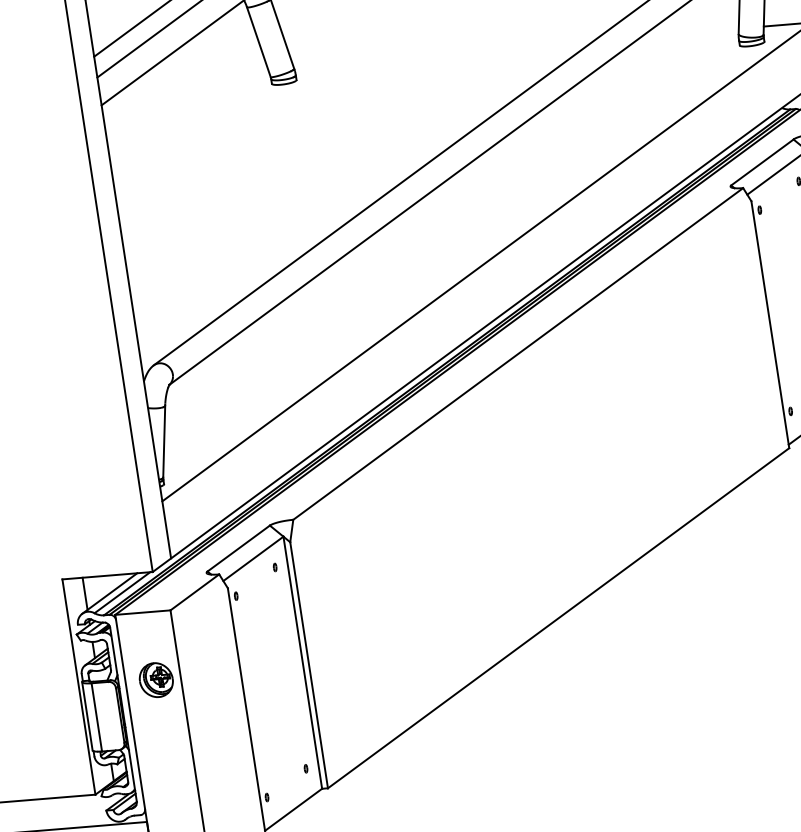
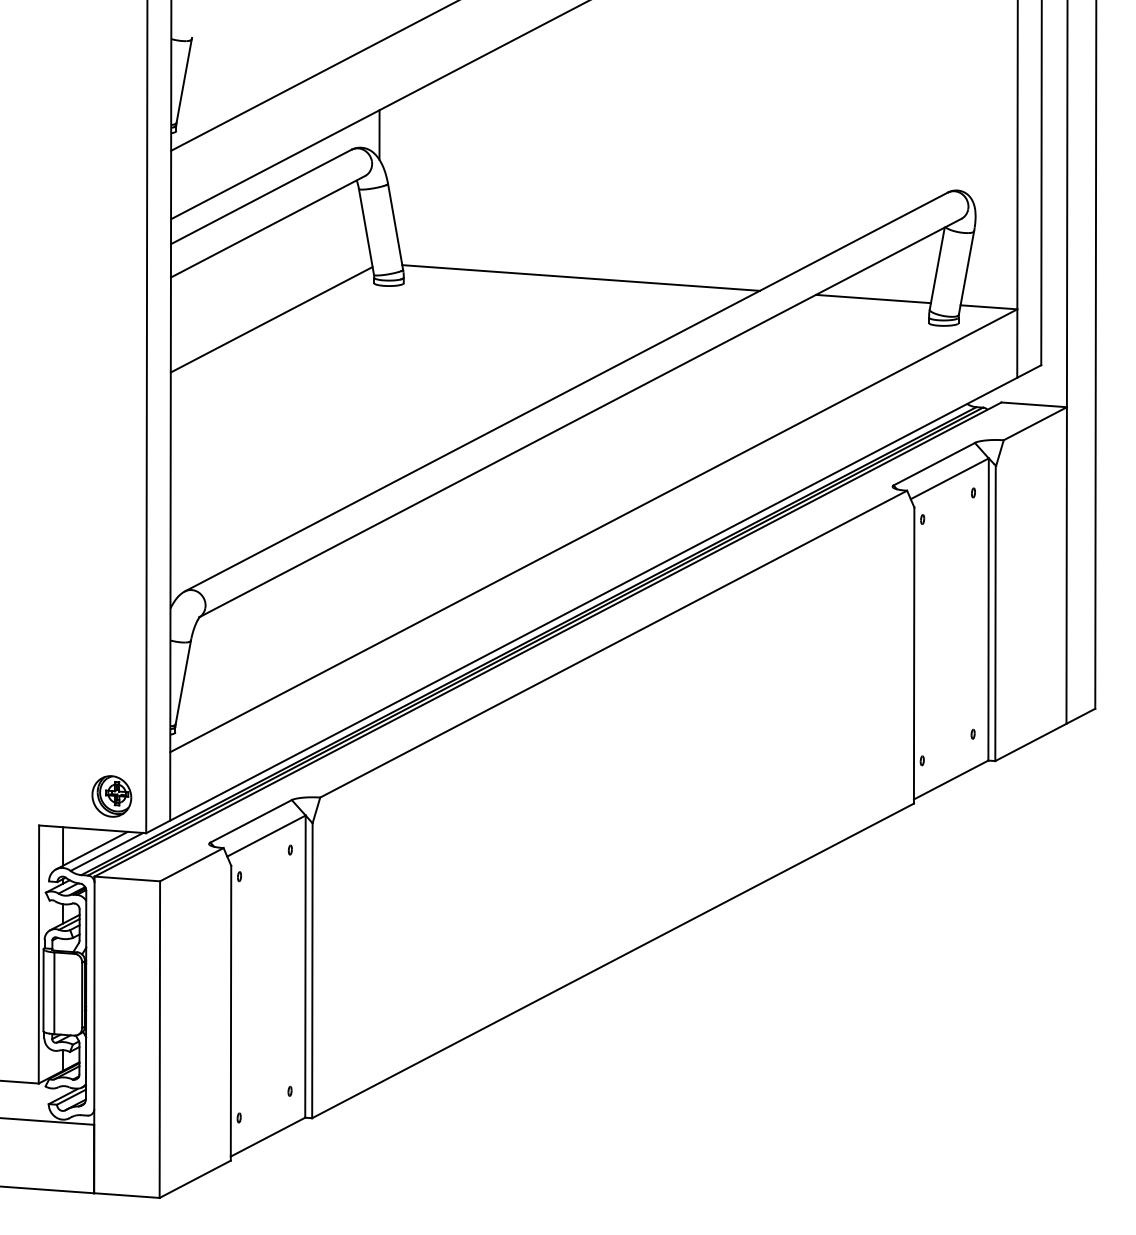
line: (689, 32) -> (872, 298), added
line: (443, 52) -> (580, 277), added
line: (190, 127) -> (271, 319), added
part: (156, 680) -> (111, 796), moved

